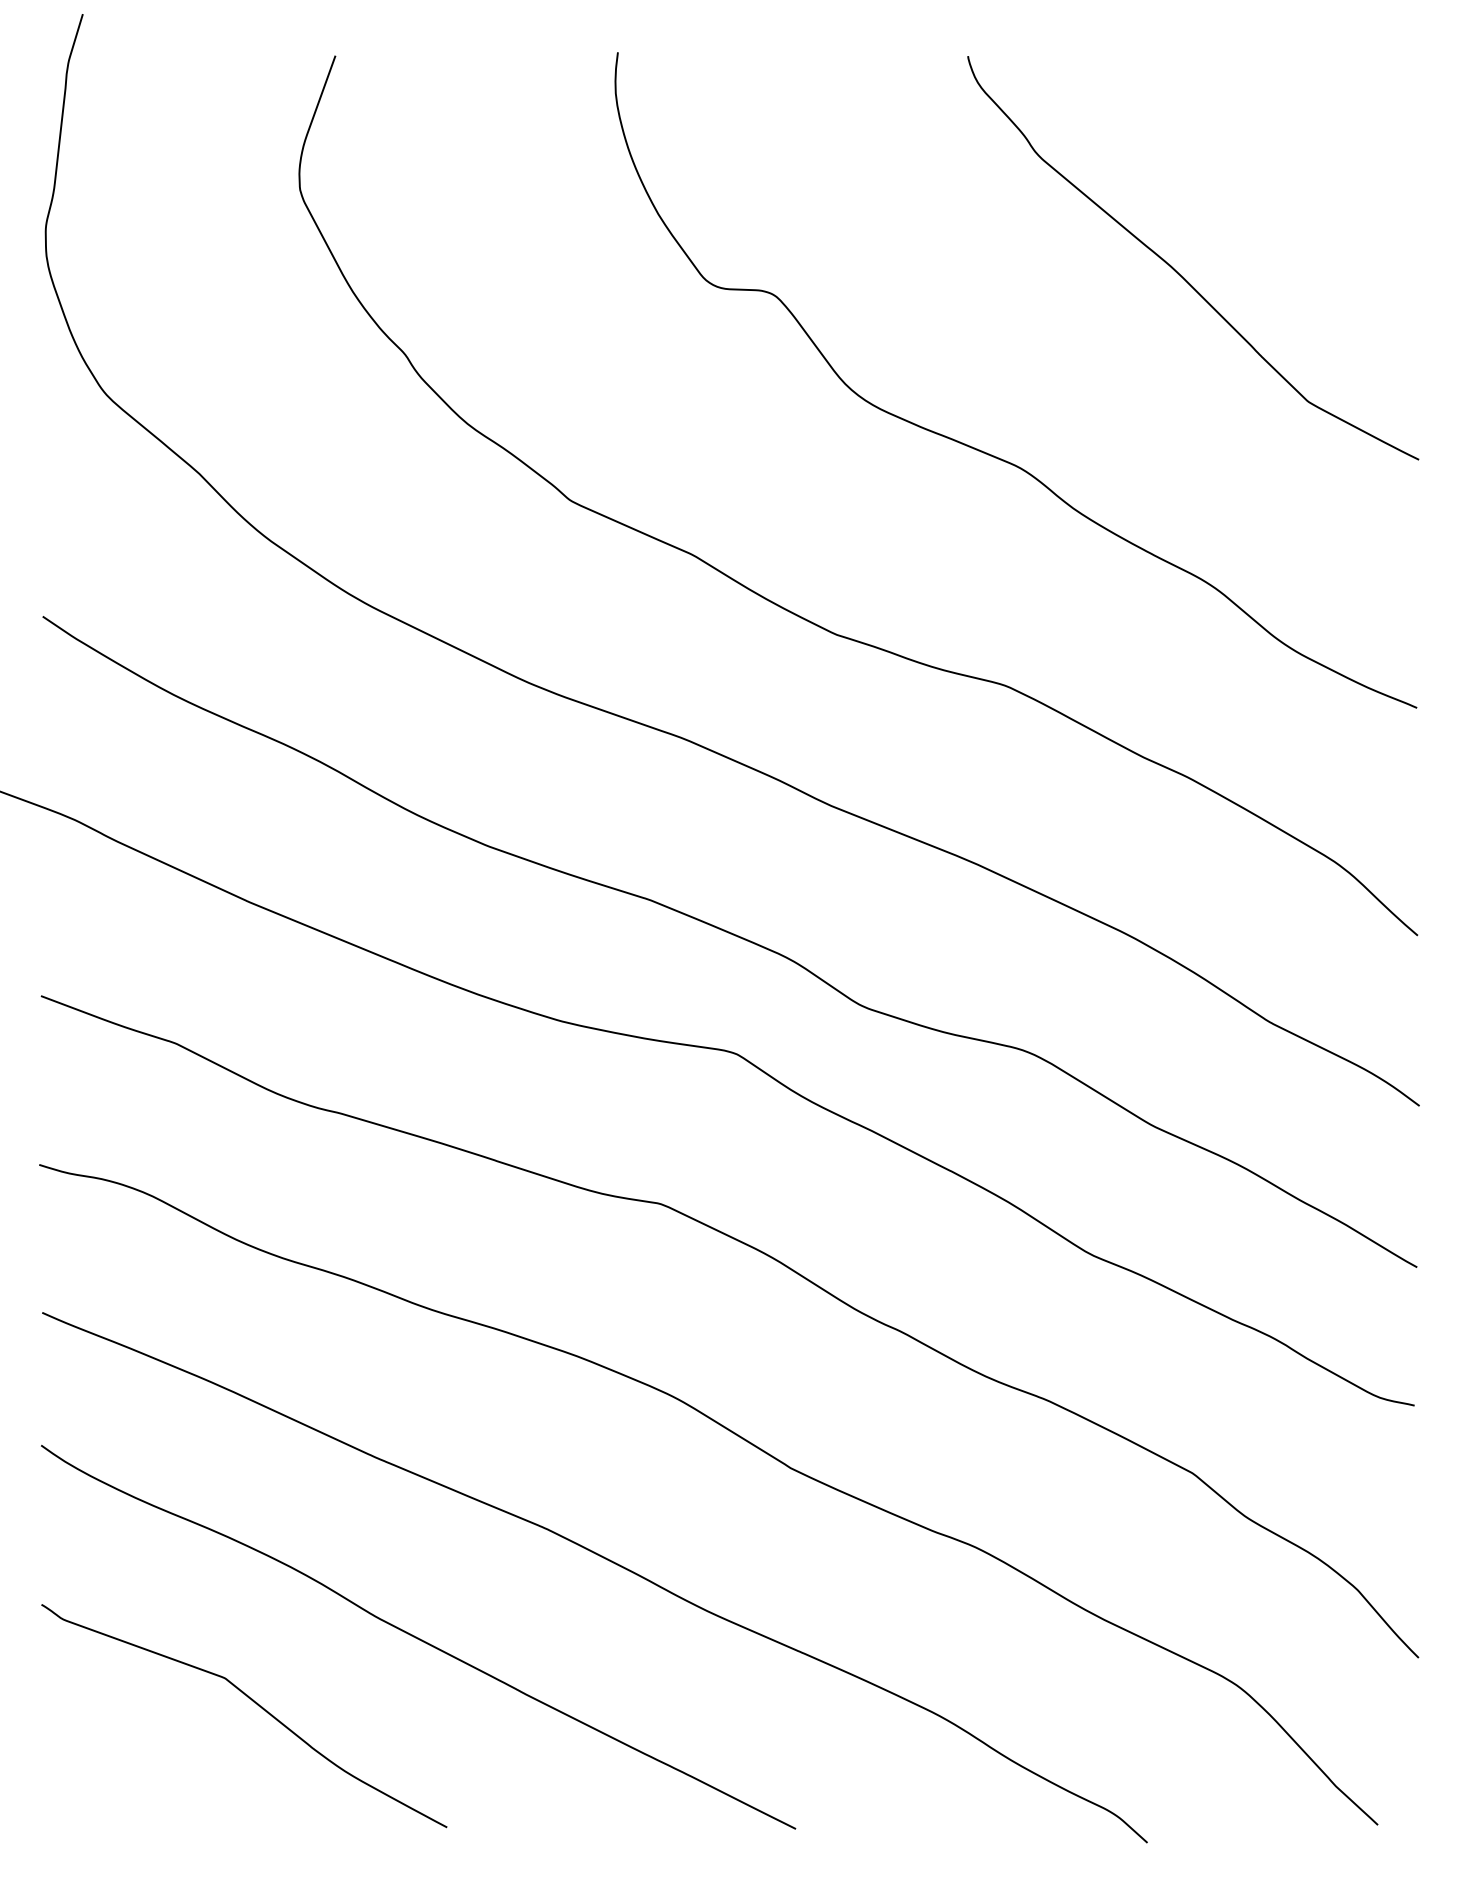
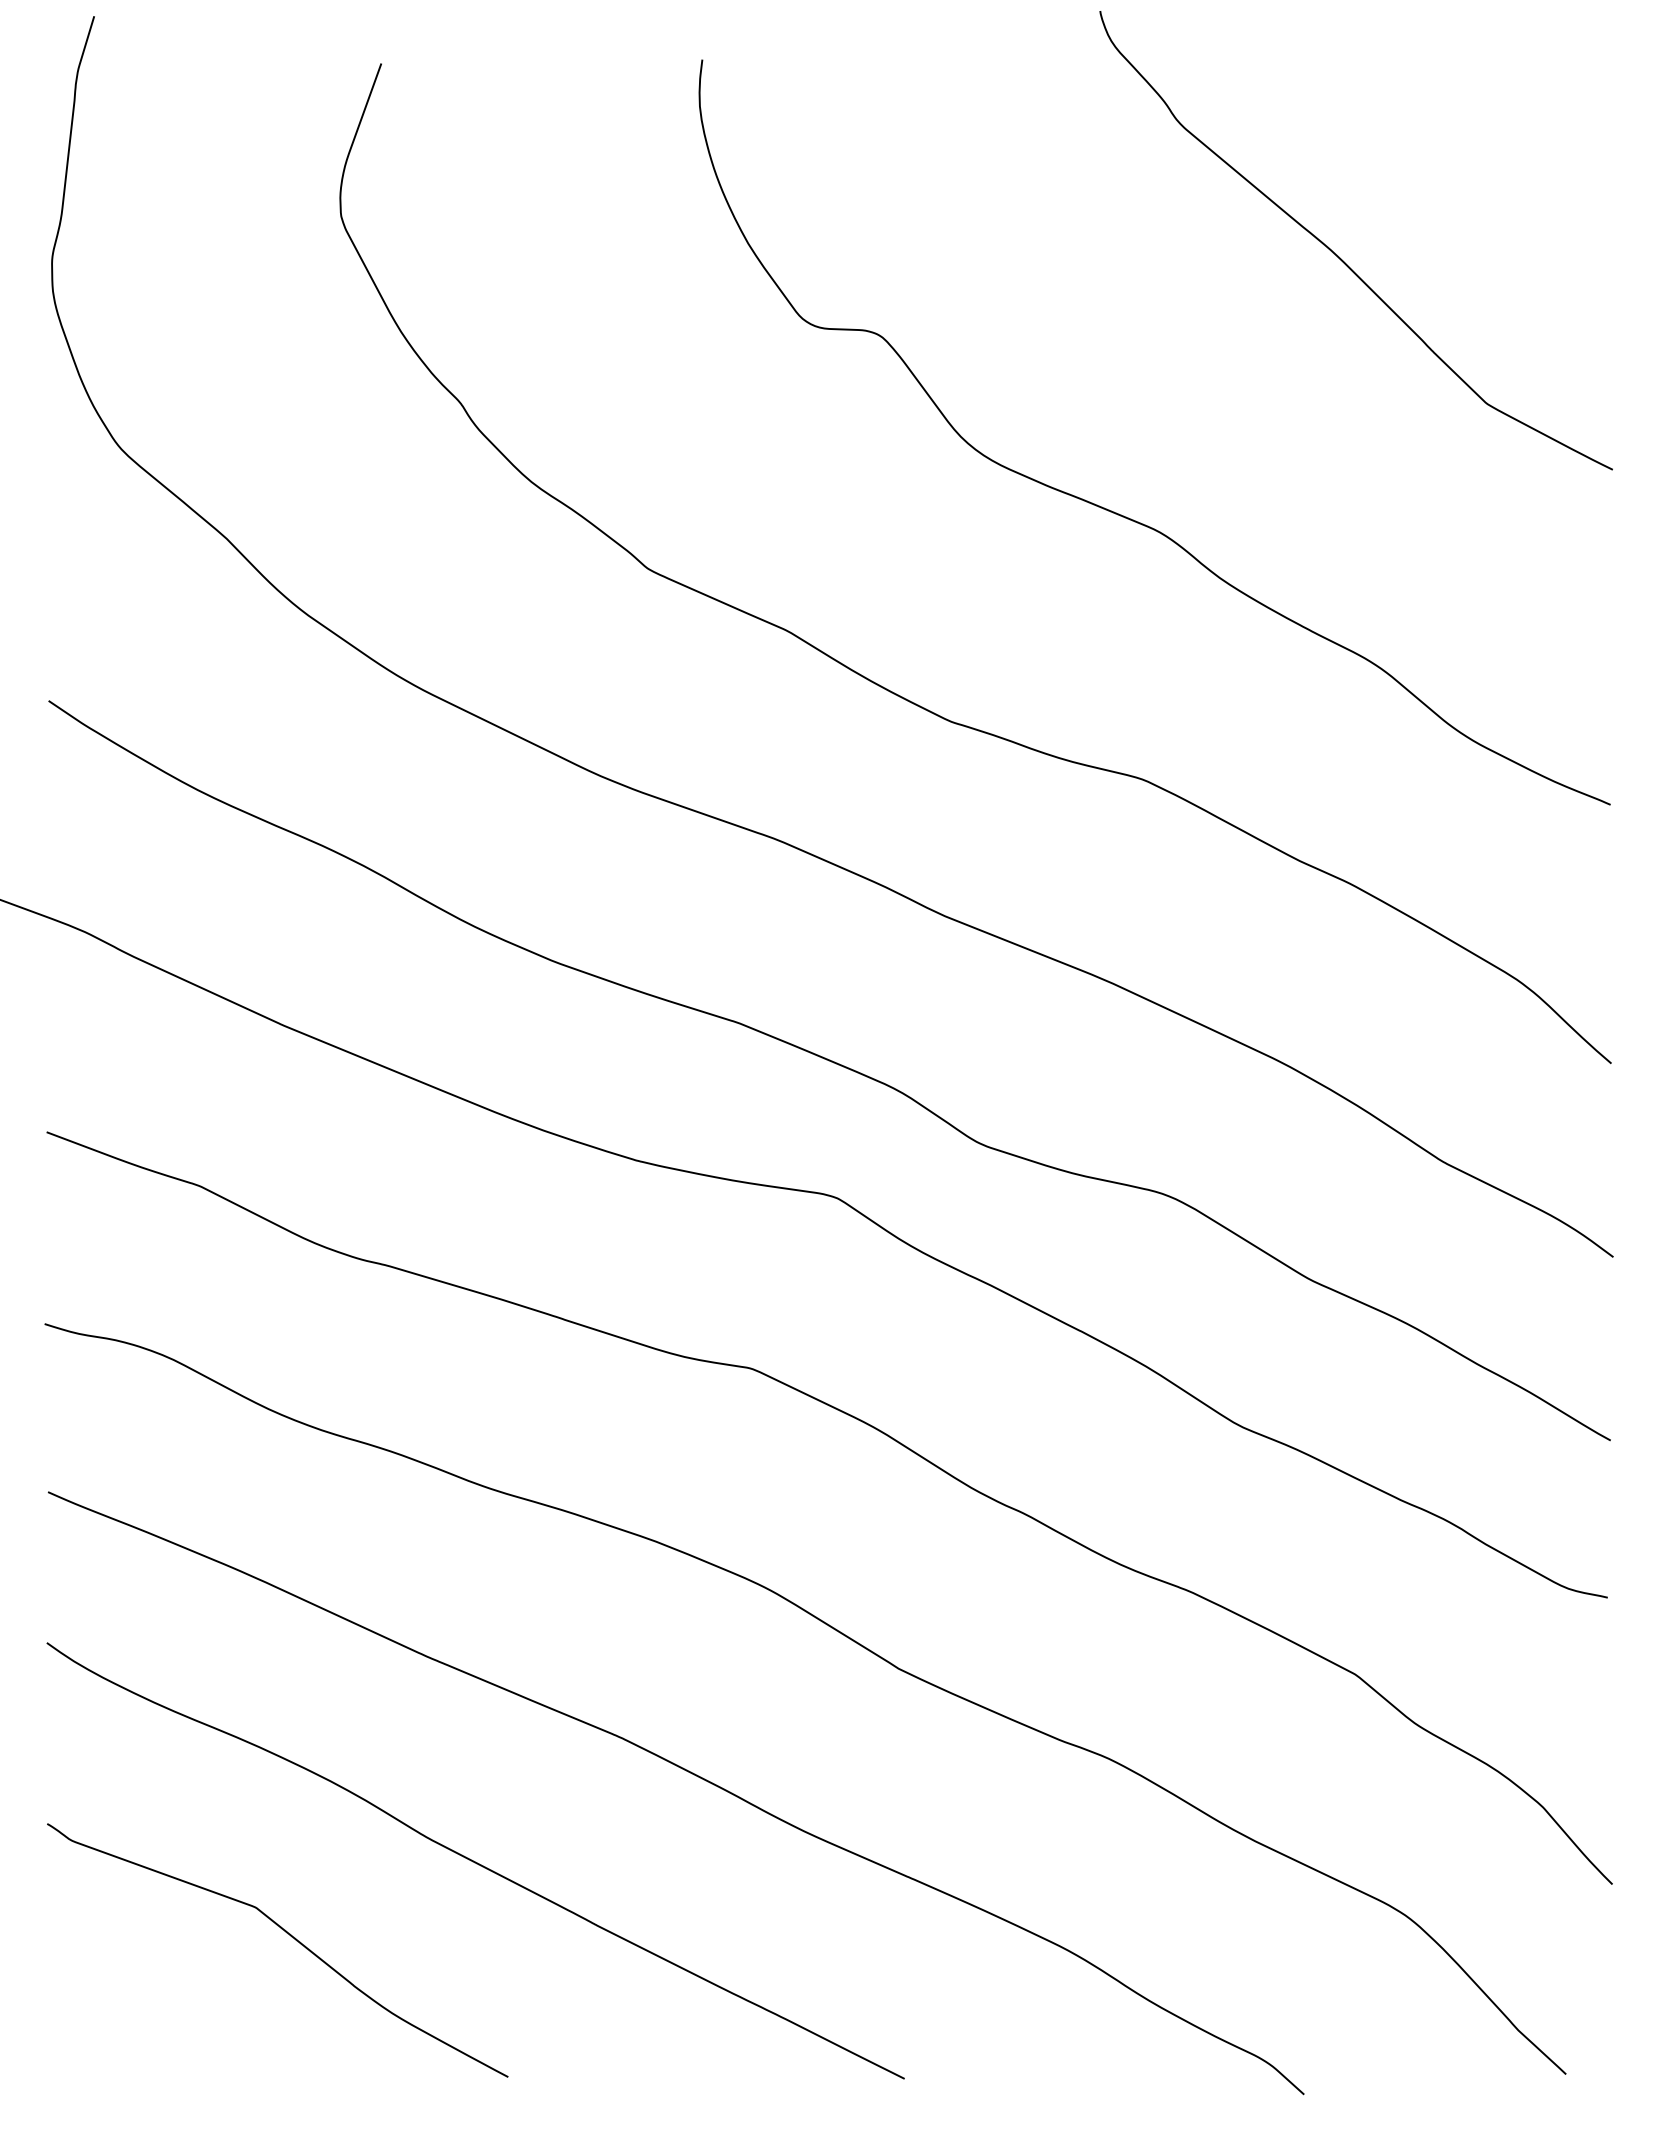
curve: (1178, 272) -> (1339, 256), moved

